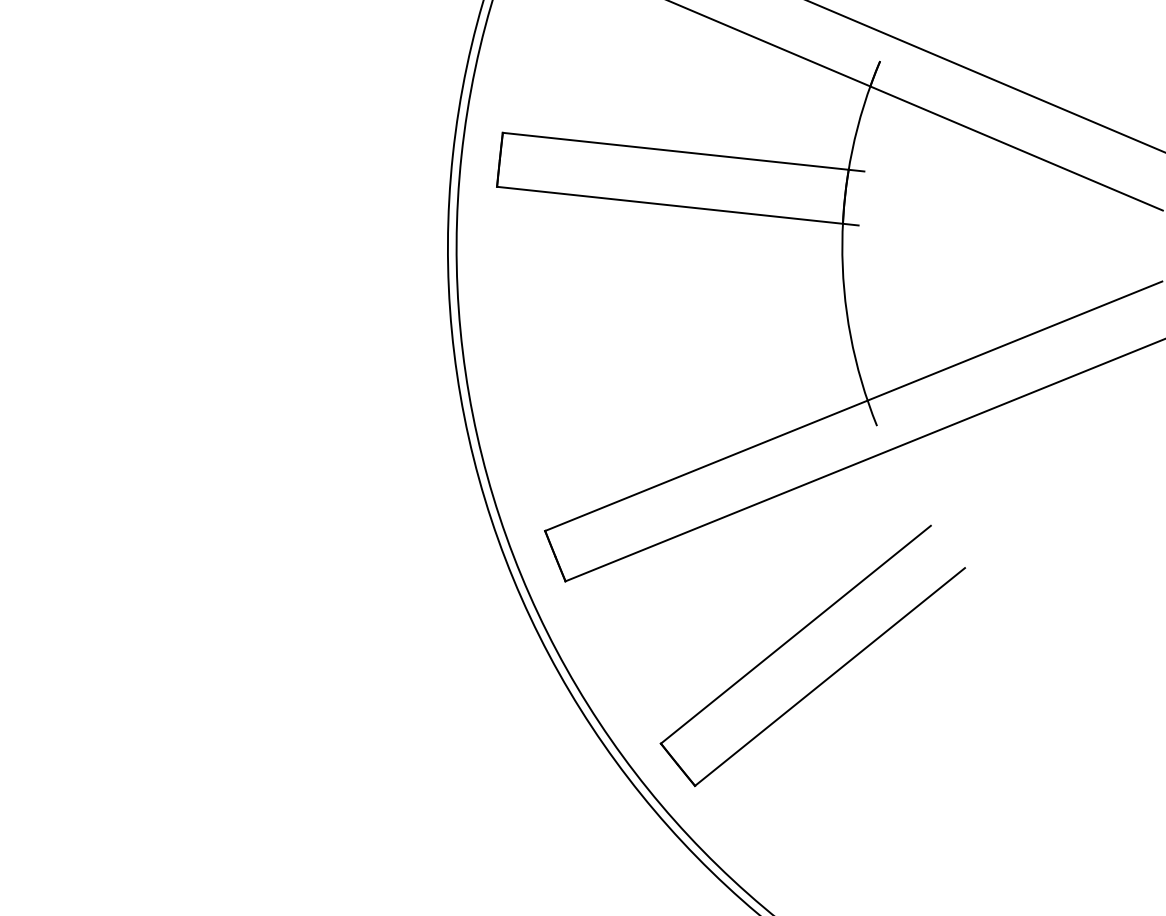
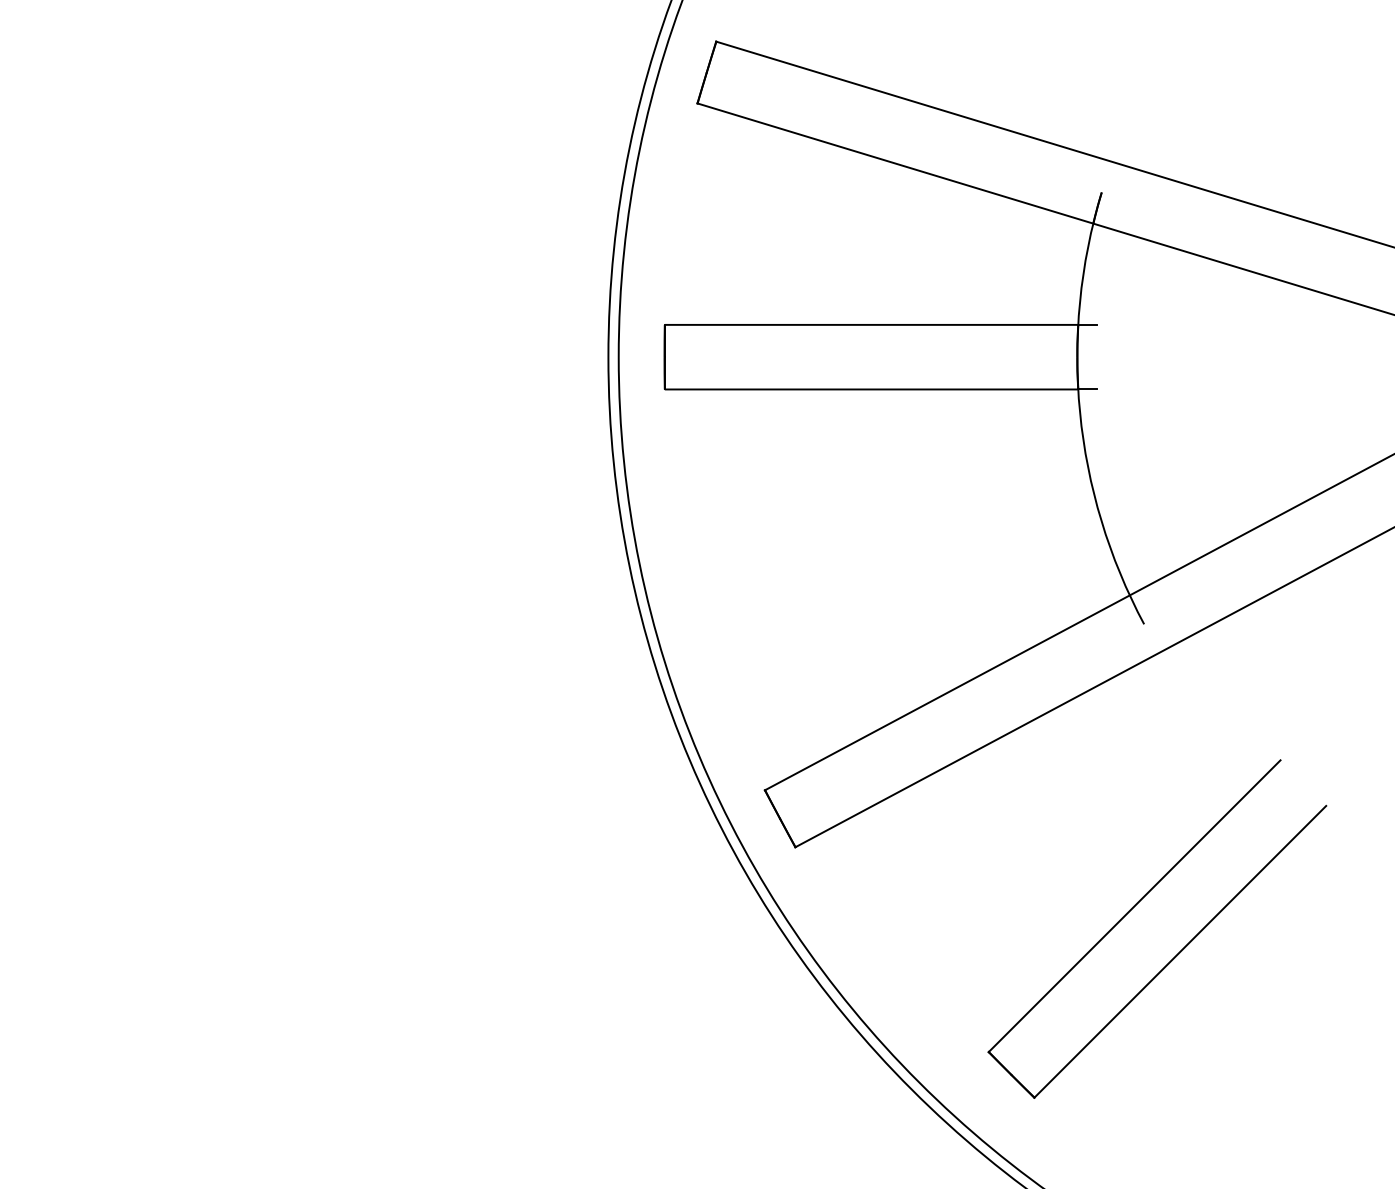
part: (796, 635) -> (1135, 906), moved

